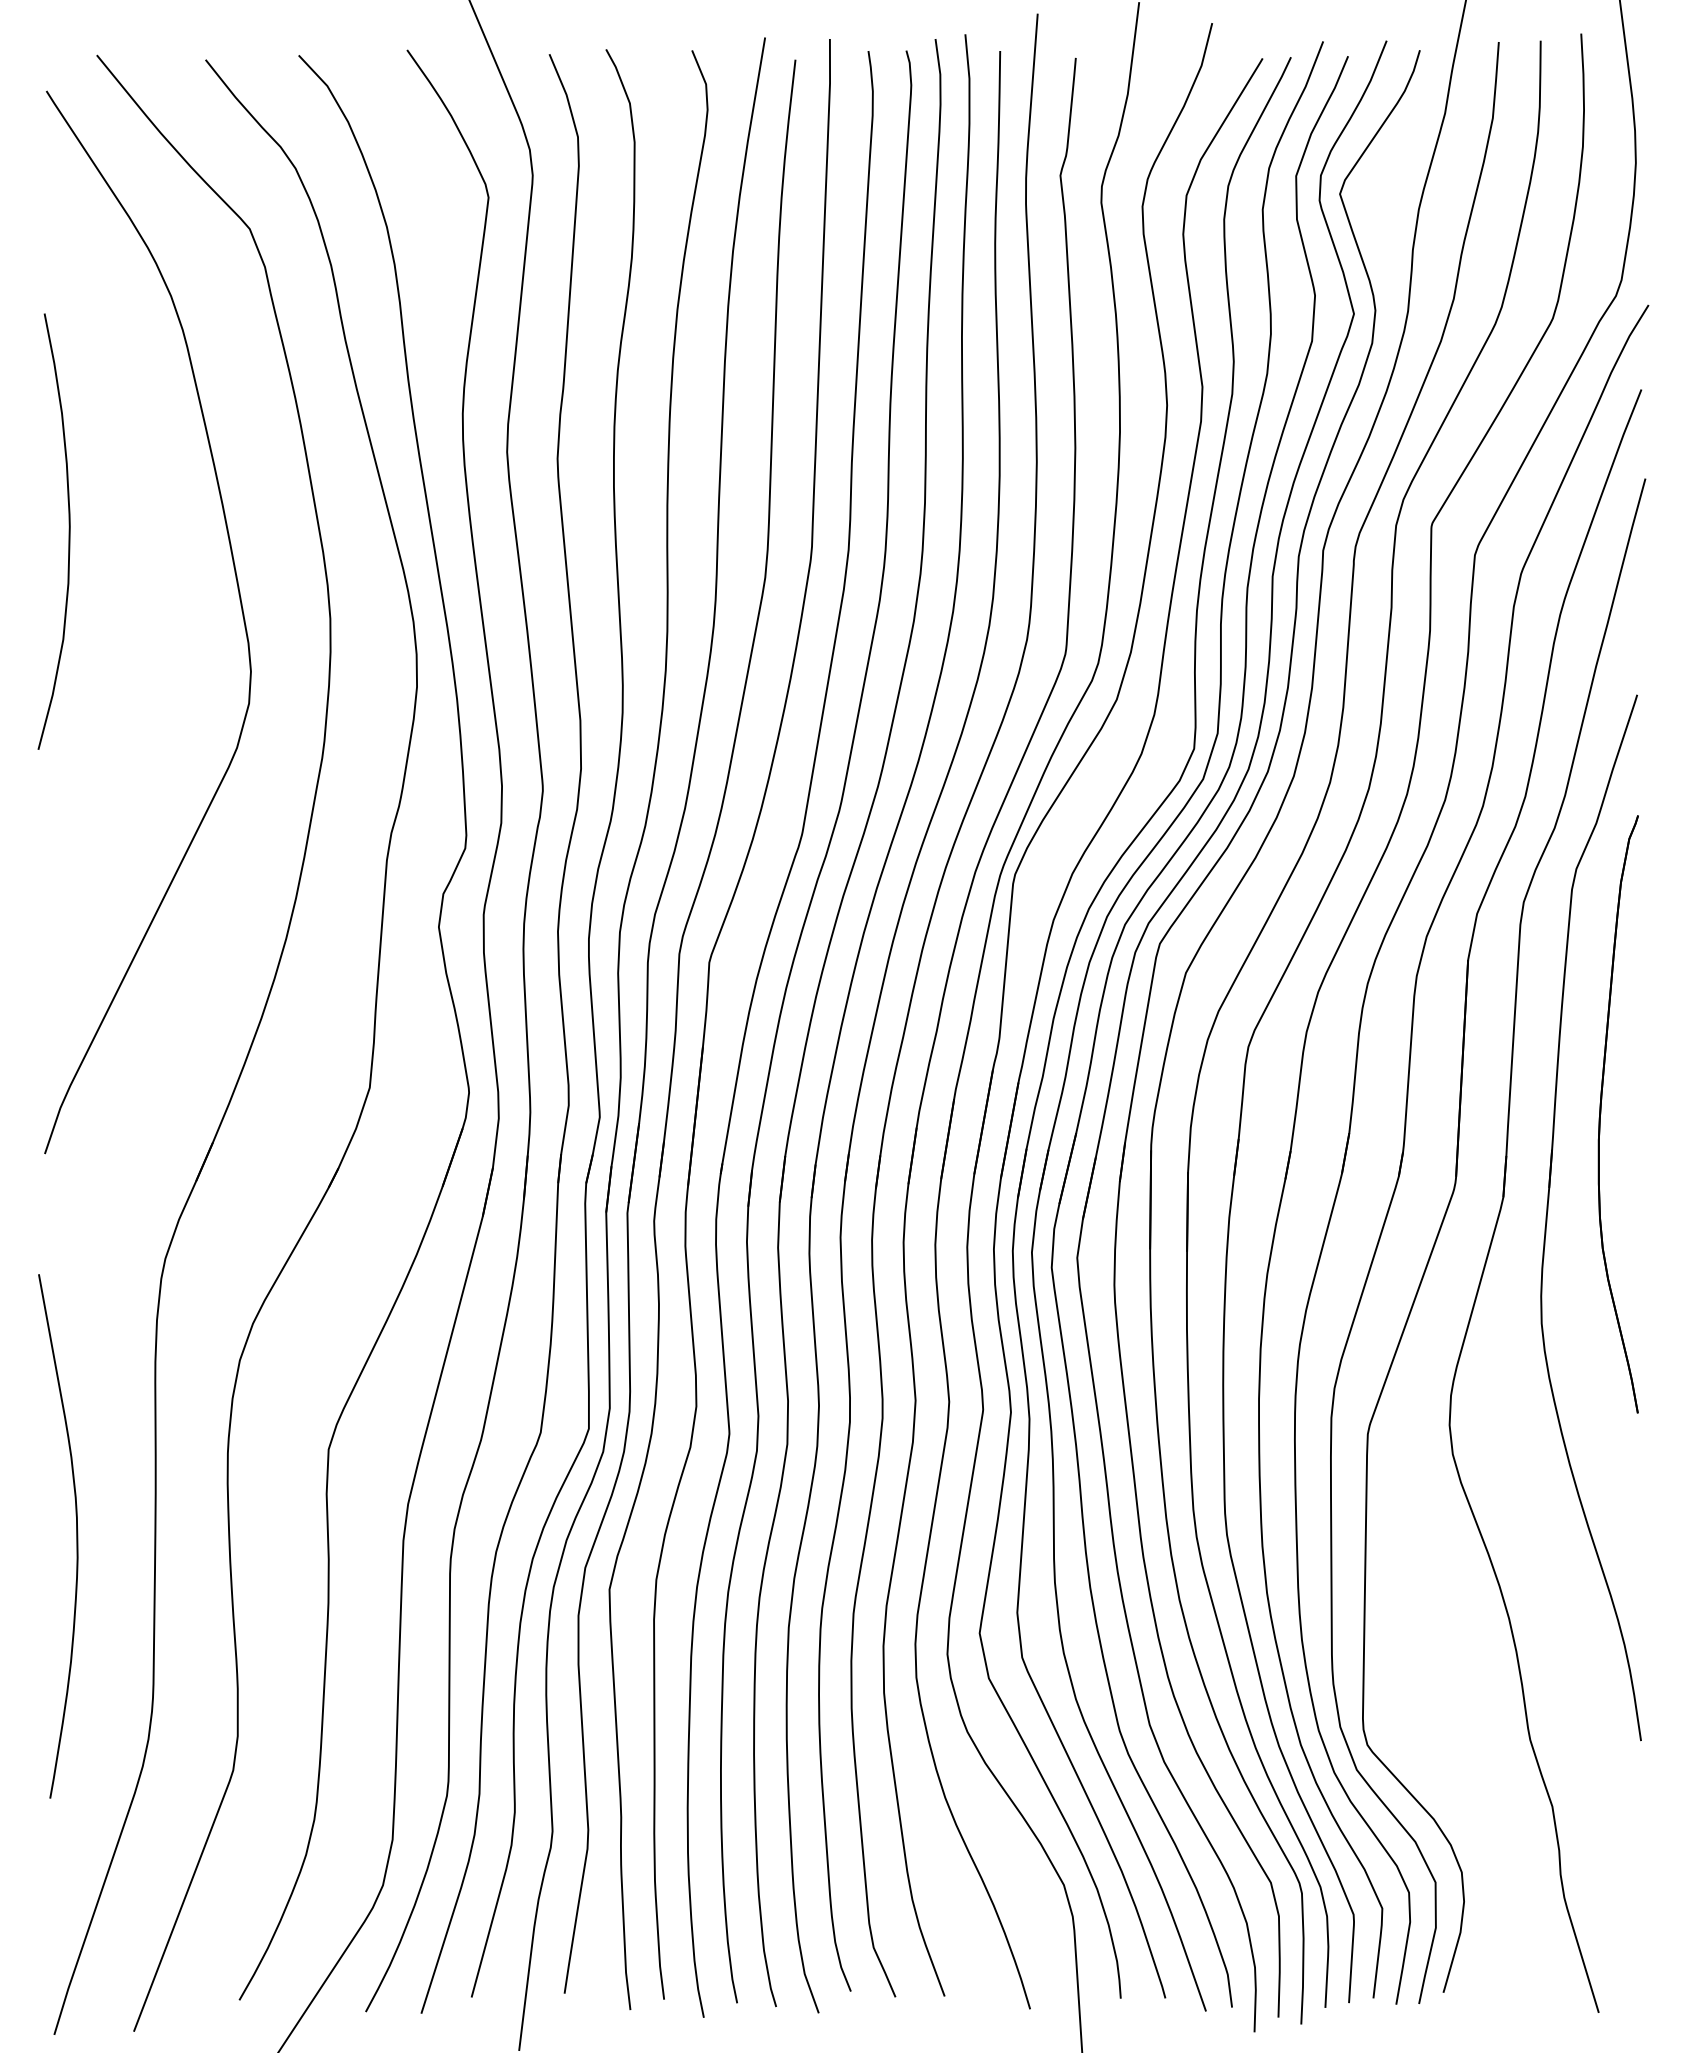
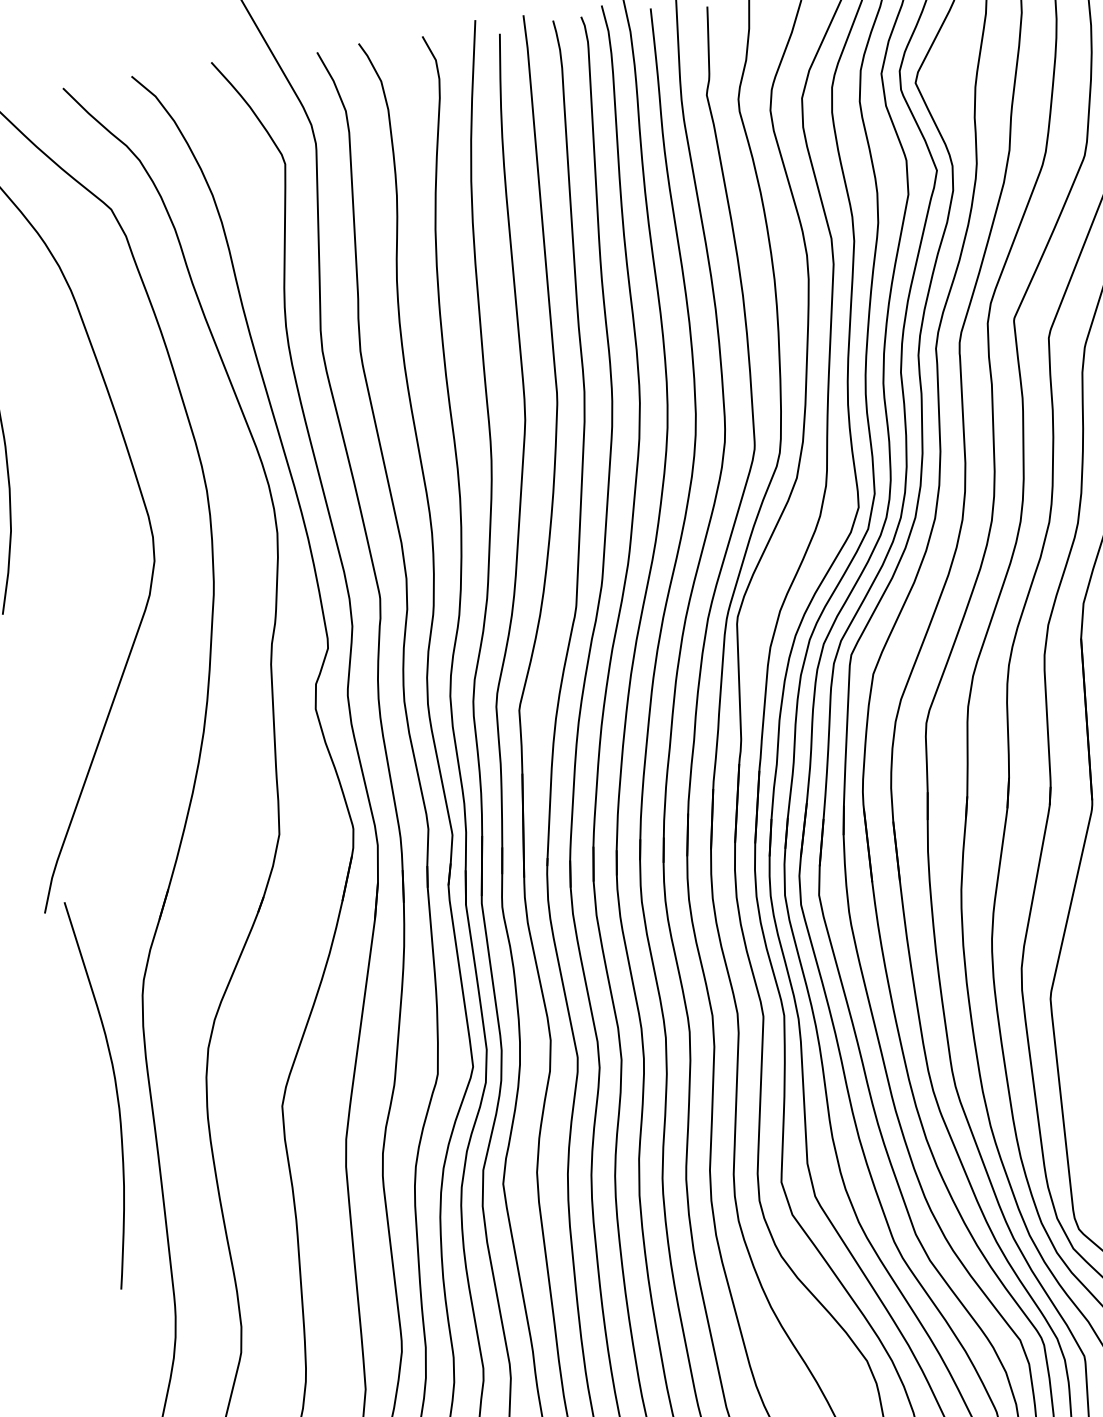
curve: (76, 1536) -> (116, 1093), moved

